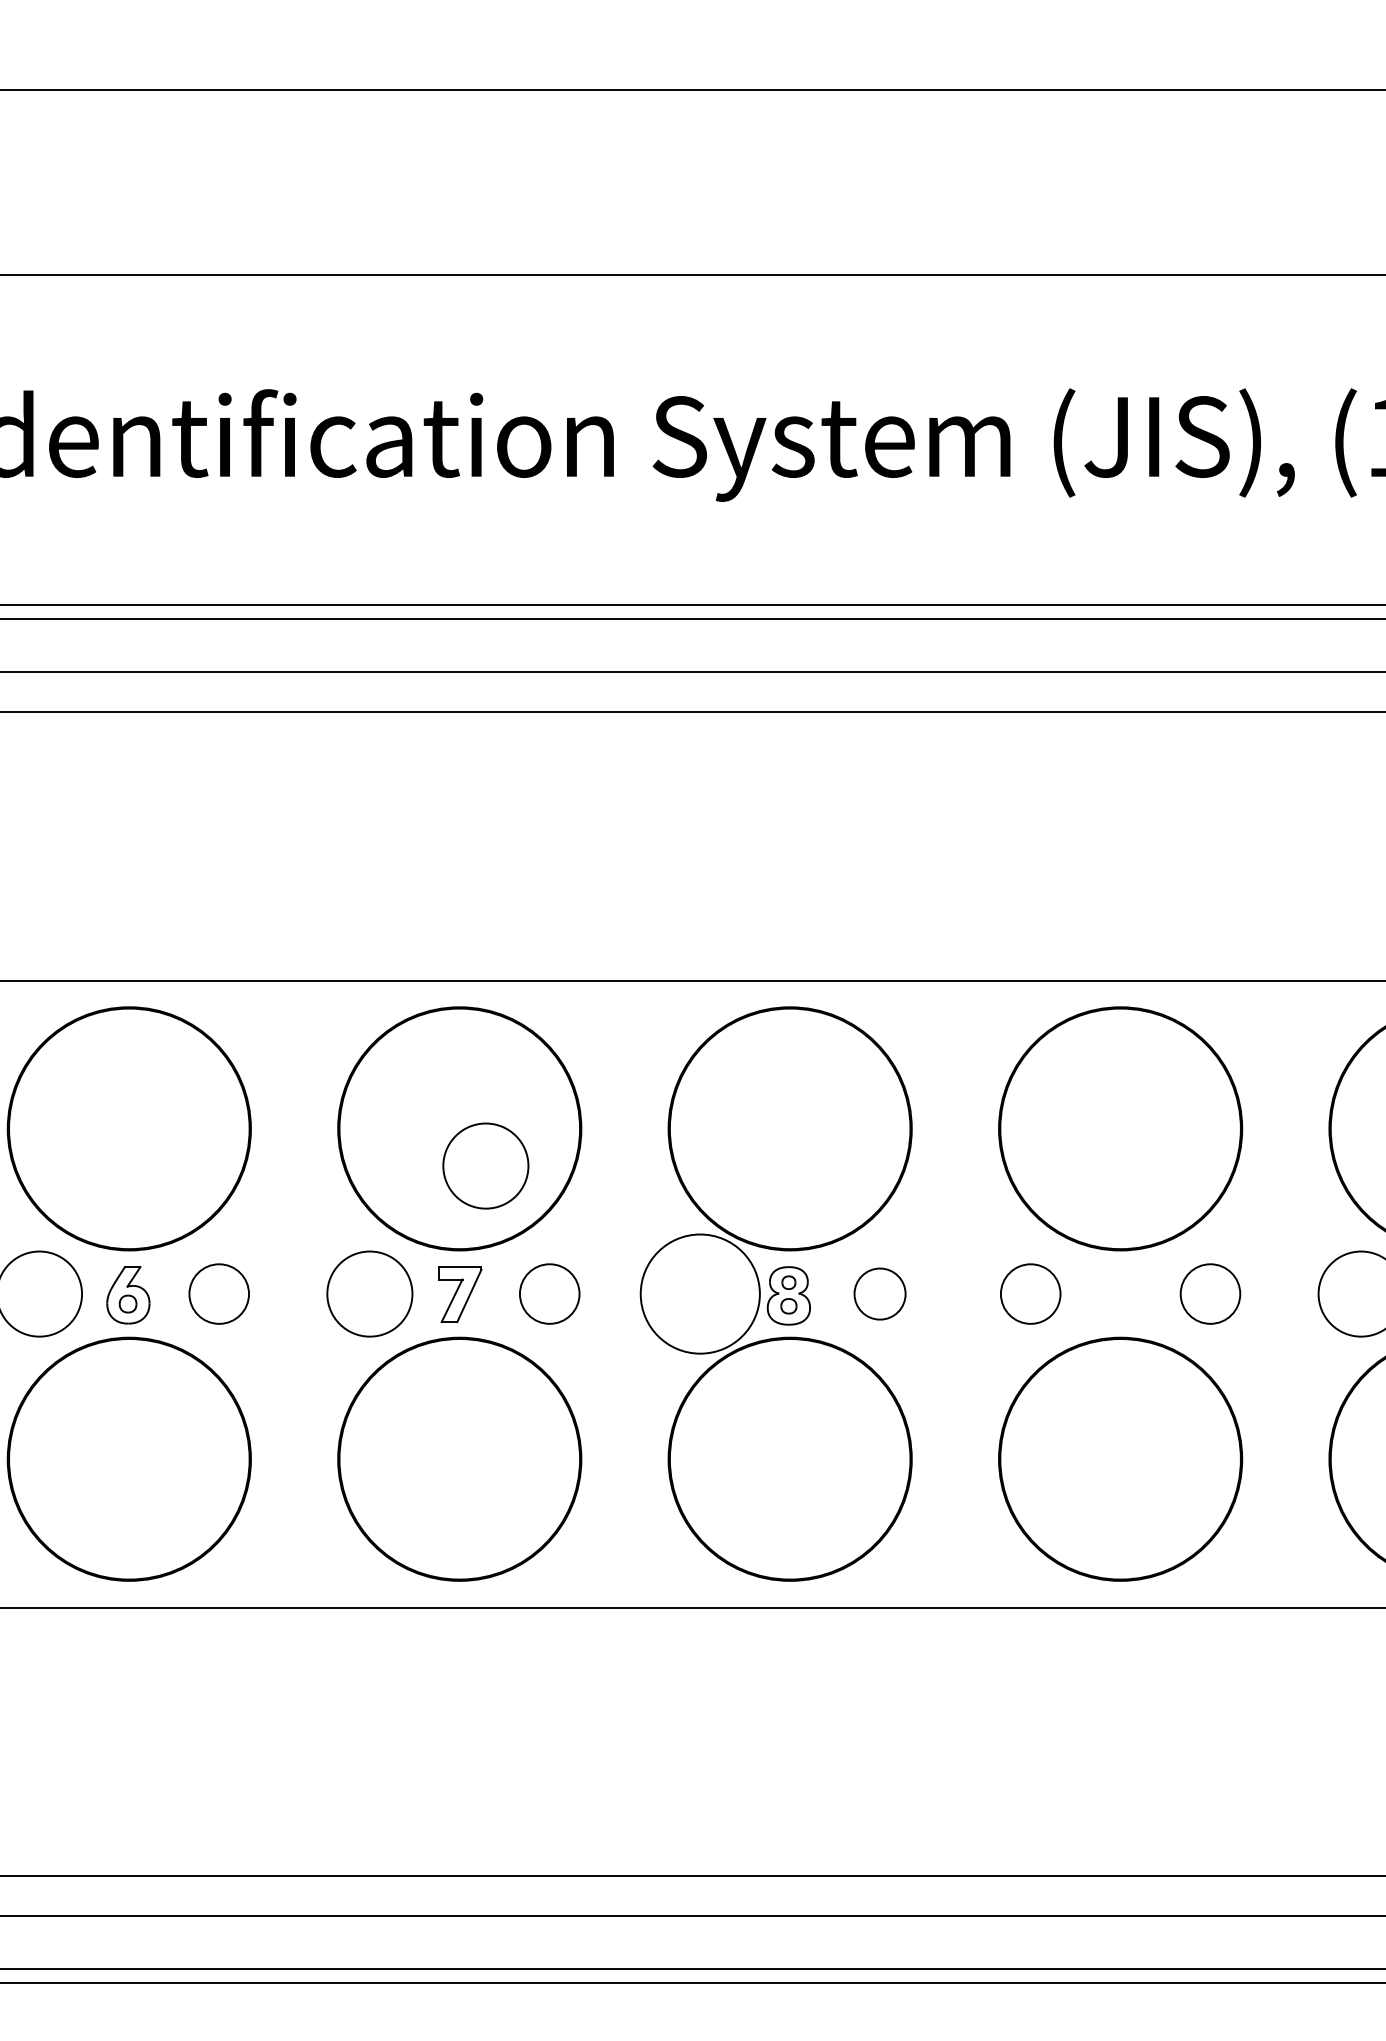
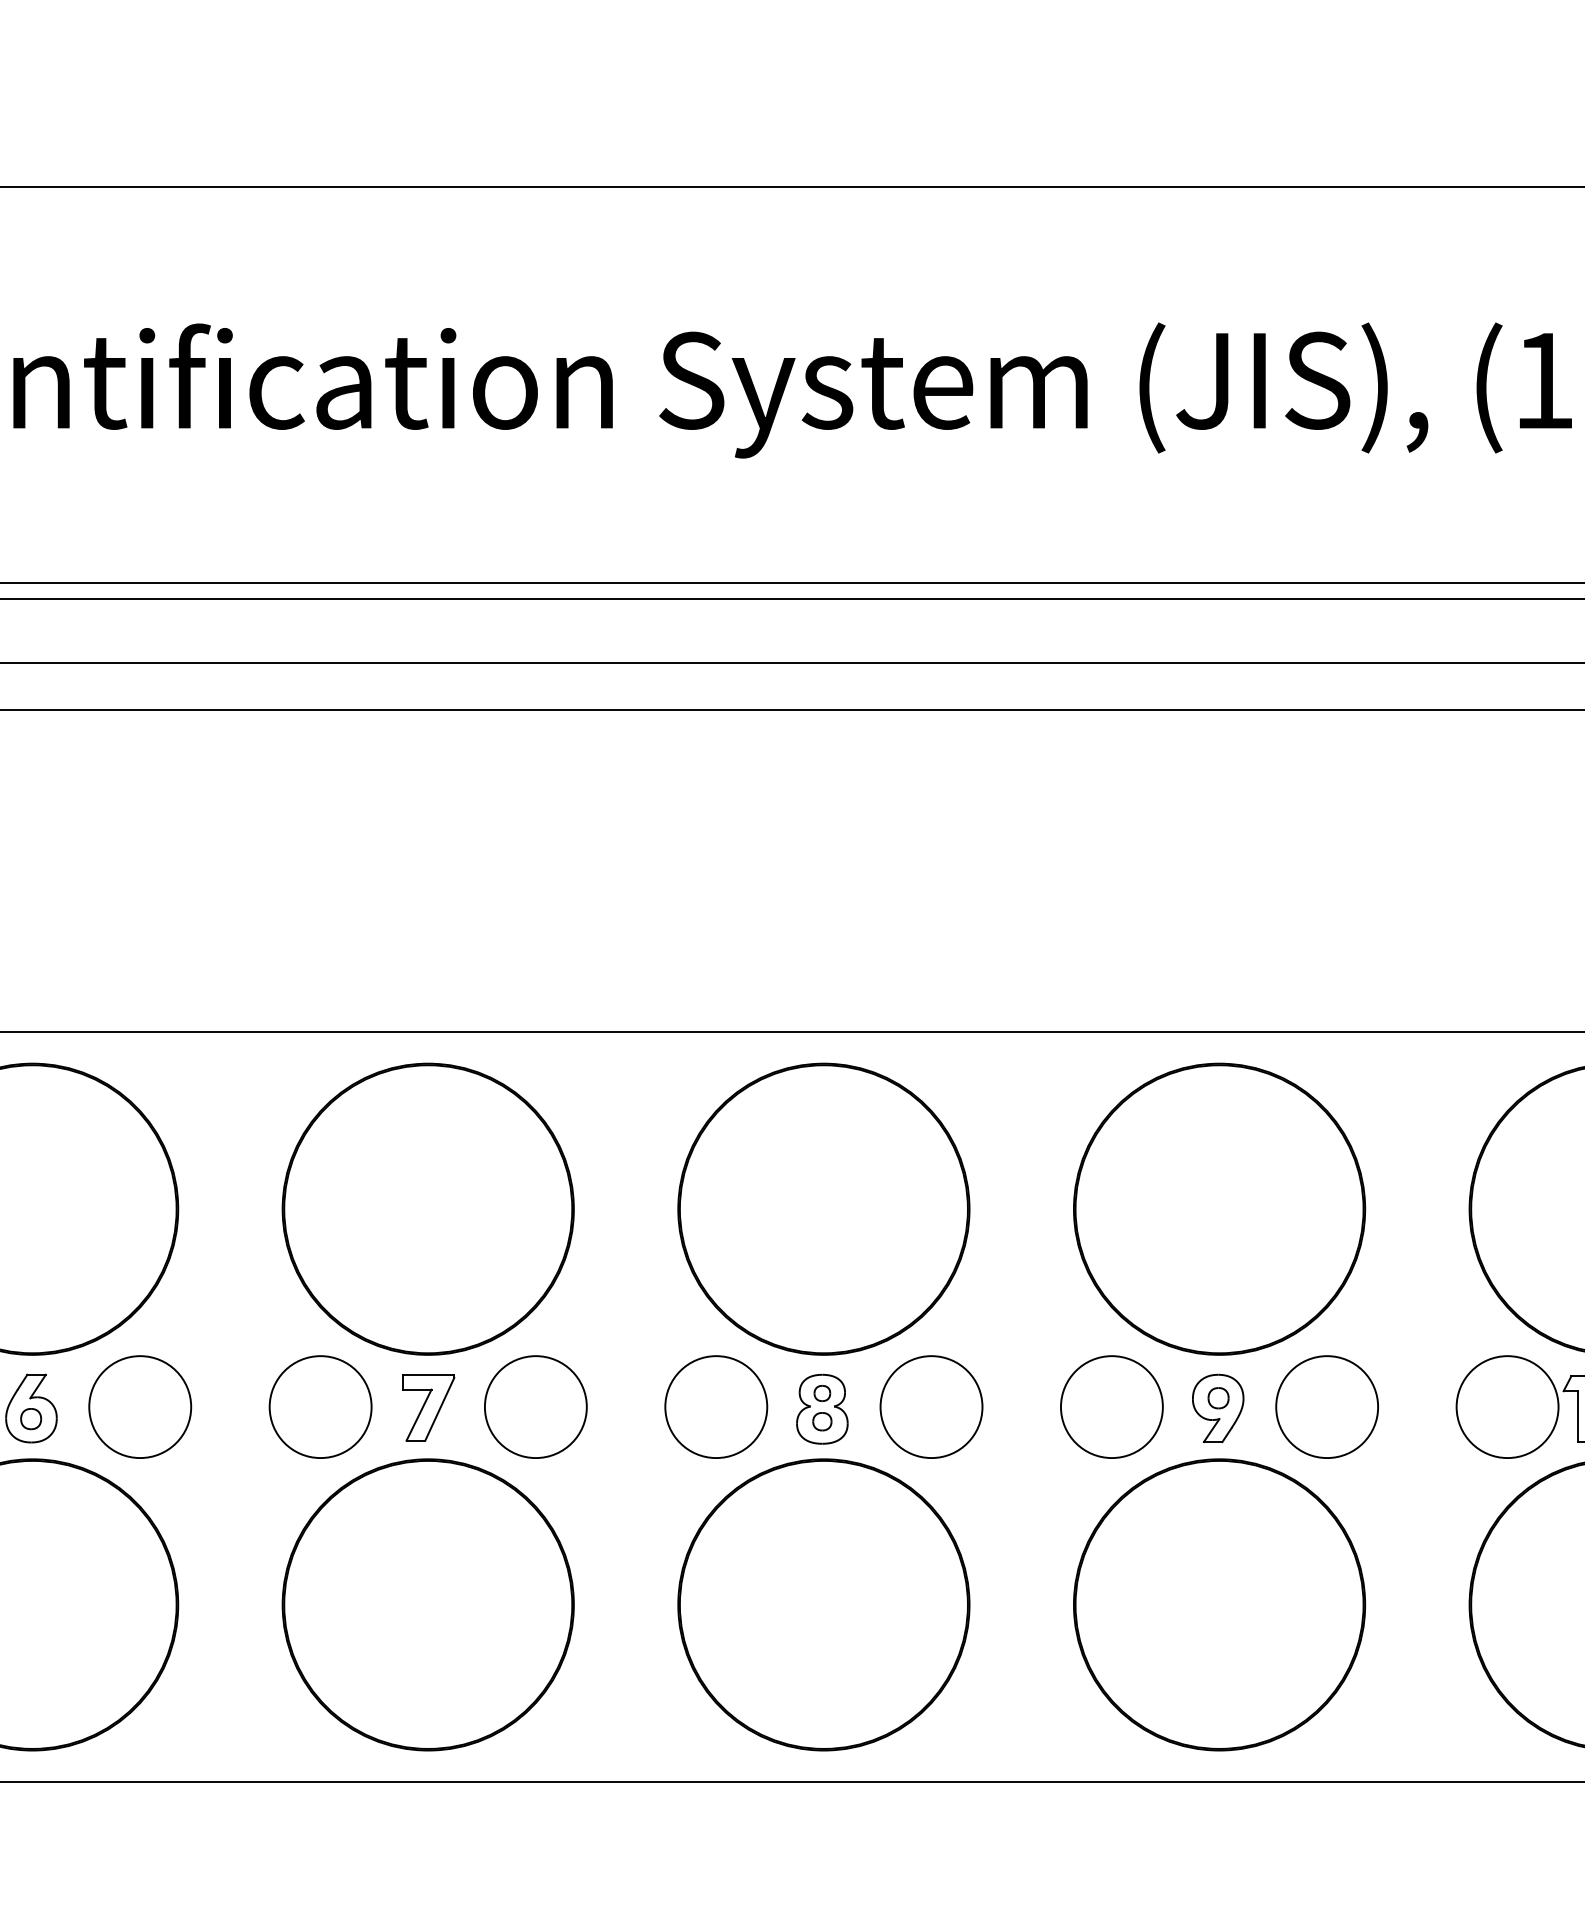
circle: (485, 1165) -> (459, 1253), removed
circle: (218, 1293) -> (139, 1406), size x1.43
circle: (549, 1293) -> (535, 1406), size x1.43
circle: (699, 1293) -> (715, 1406), size x0.71
circle: (879, 1293) -> (930, 1406), size x1.67
circle: (1030, 1293) -> (1111, 1406), size x1.43
circle: (1210, 1293) -> (1327, 1406), size x1.43
part: (1119, 1295) -> (1218, 1408), added

